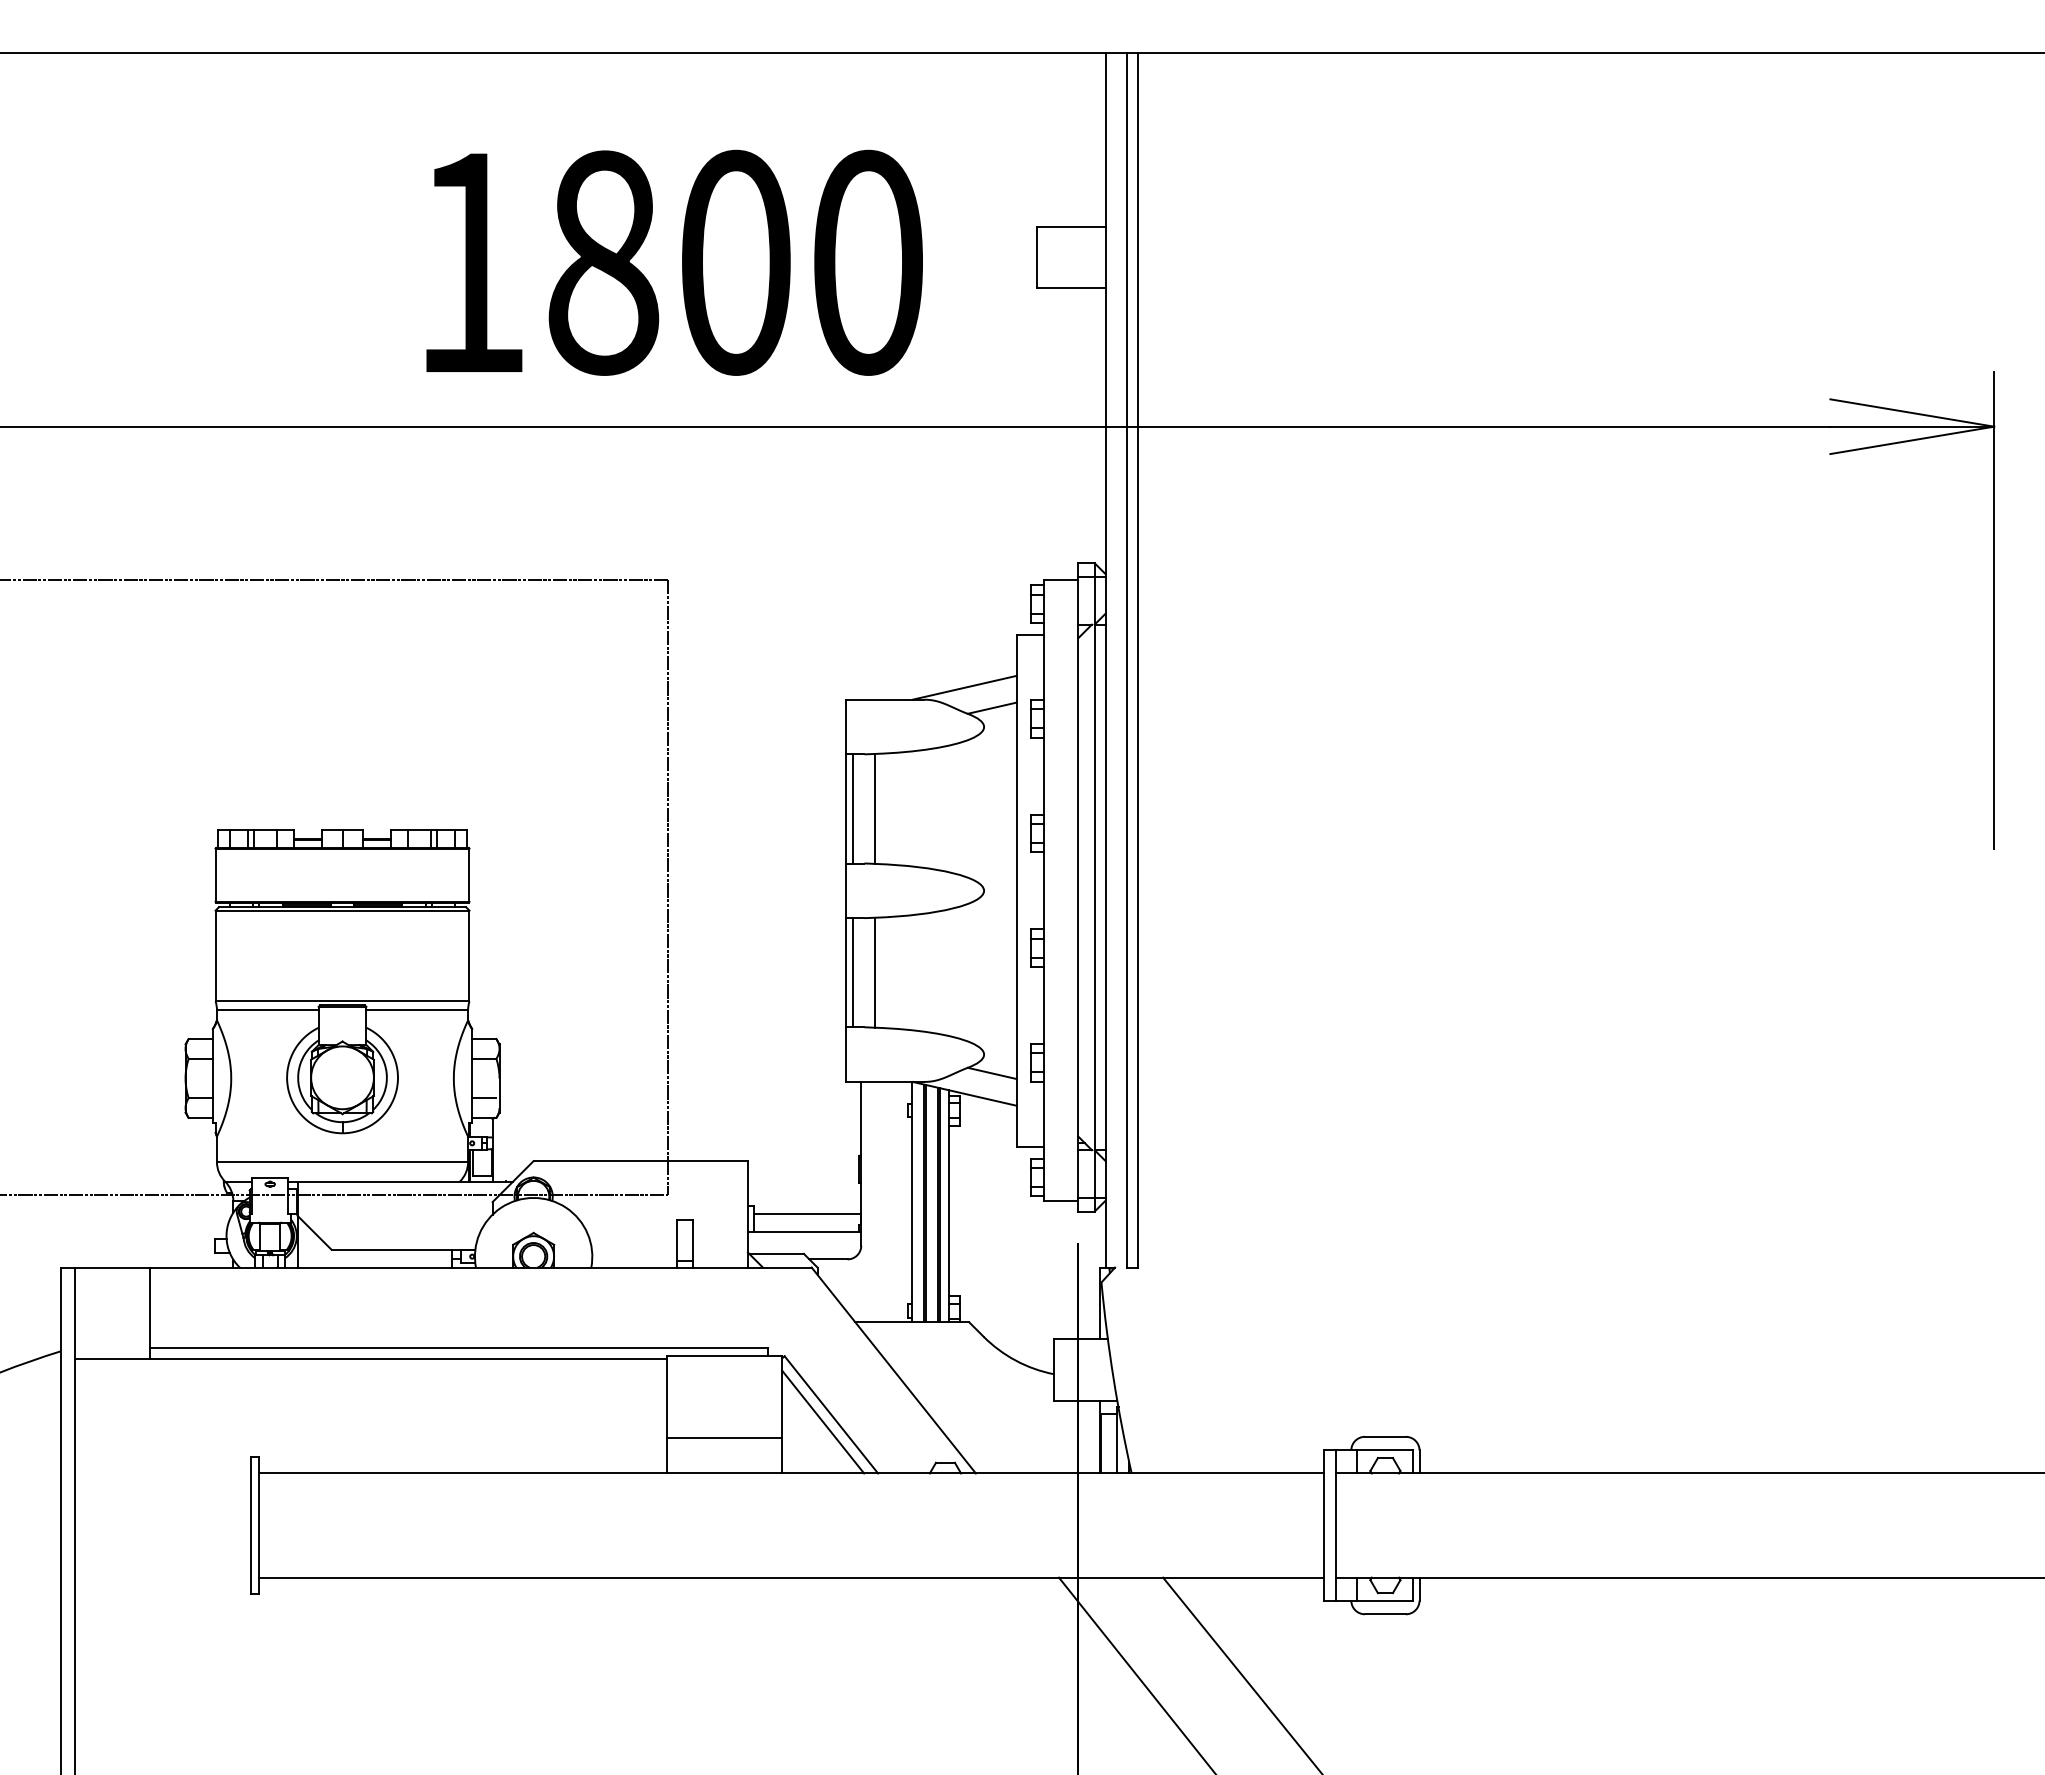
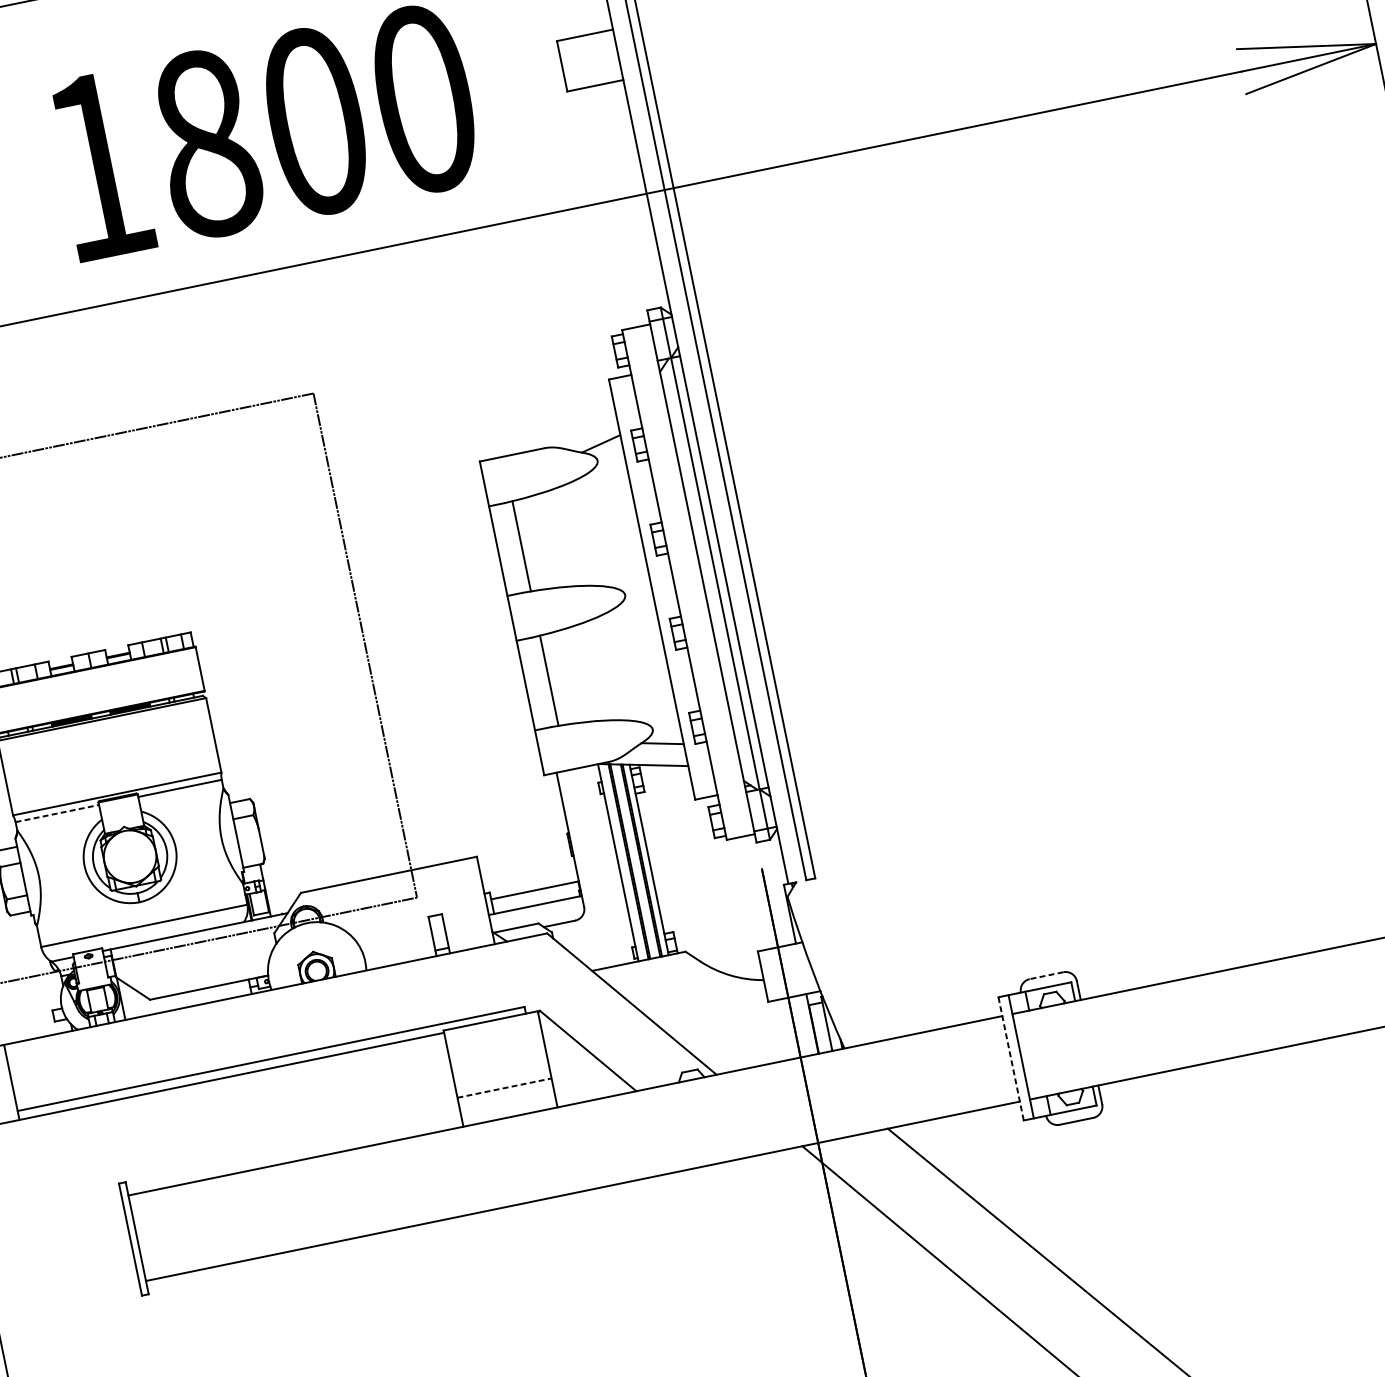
line: (964, 687) -> (574, 431), removed
line: (853, 808) -> (504, 549), removed
line: (853, 972) -> (531, 684), removed
line: (267, 1009) -> (57, 813), solid -> dashed
line: (484, 1098) -> (250, 849), removed
line: (823, 1421) -> (582, 1057), removed
line: (1384, 1436) -> (1045, 975), solid -> dashed
line: (725, 1438) -> (505, 1088), solid -> dashed
line: (1324, 1526) -> (1011, 1059), solid -> dashed

